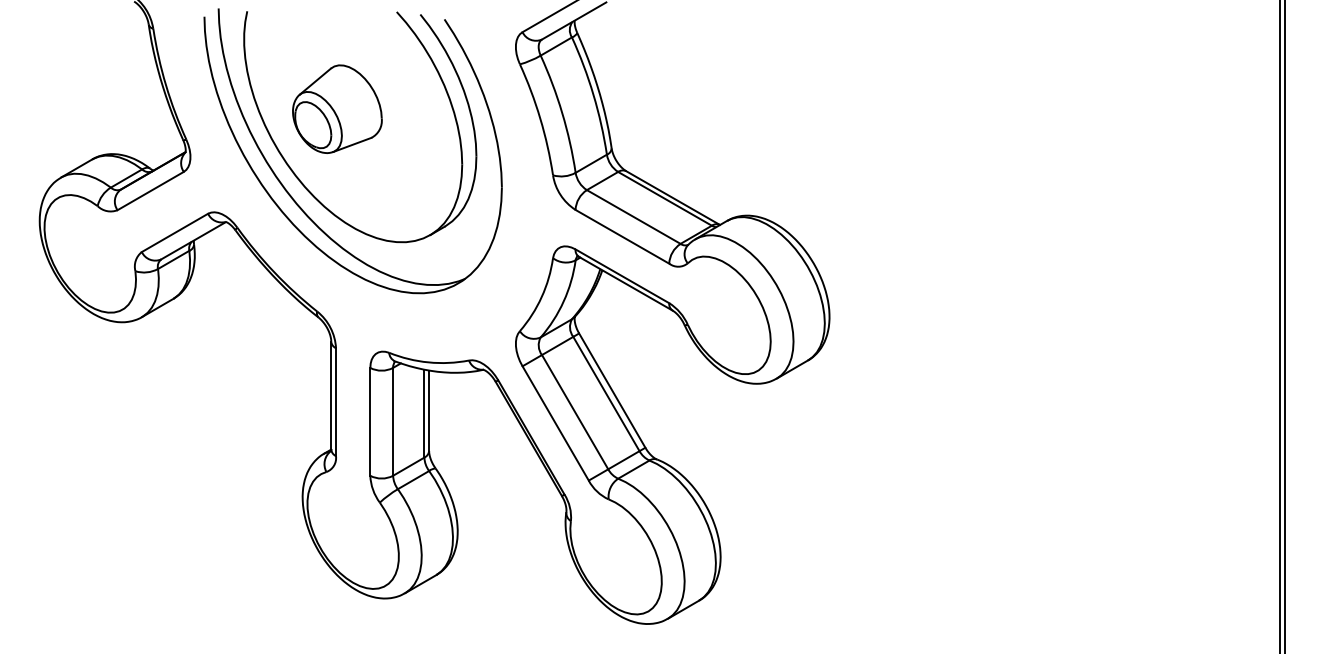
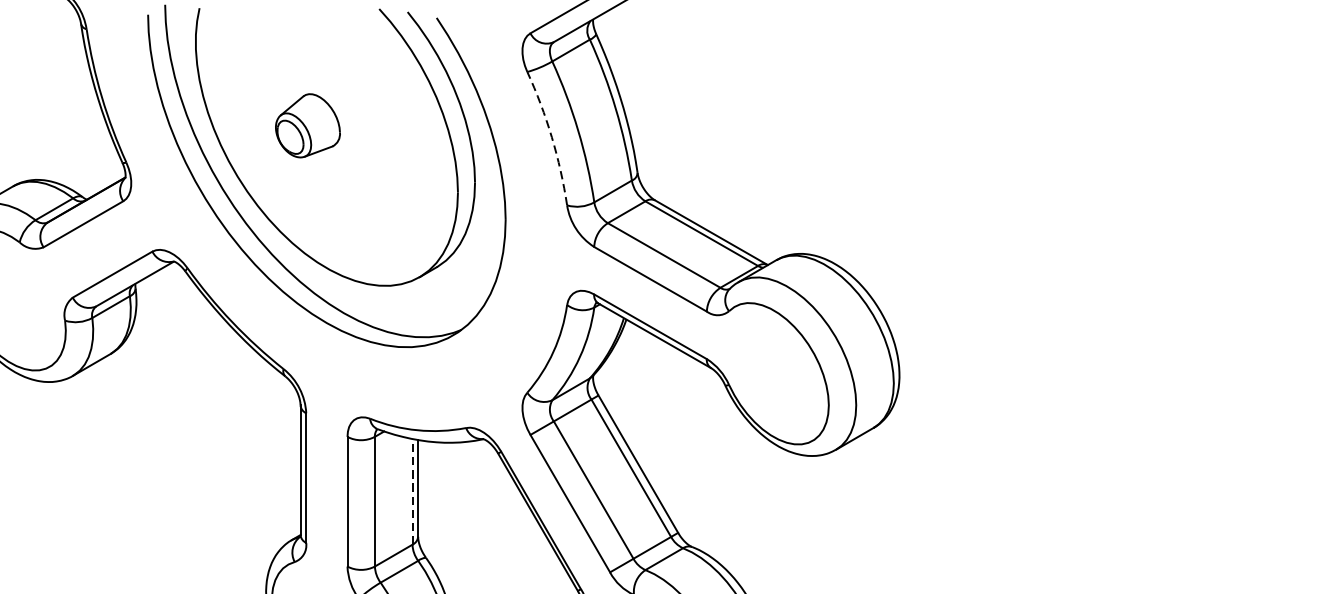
part: (337, 108) -> (308, 125), size x0.6
arc: (540, 118) -> (552, 137), solid -> dashed
line: (424, 413) -> (412, 491), solid -> dashed

